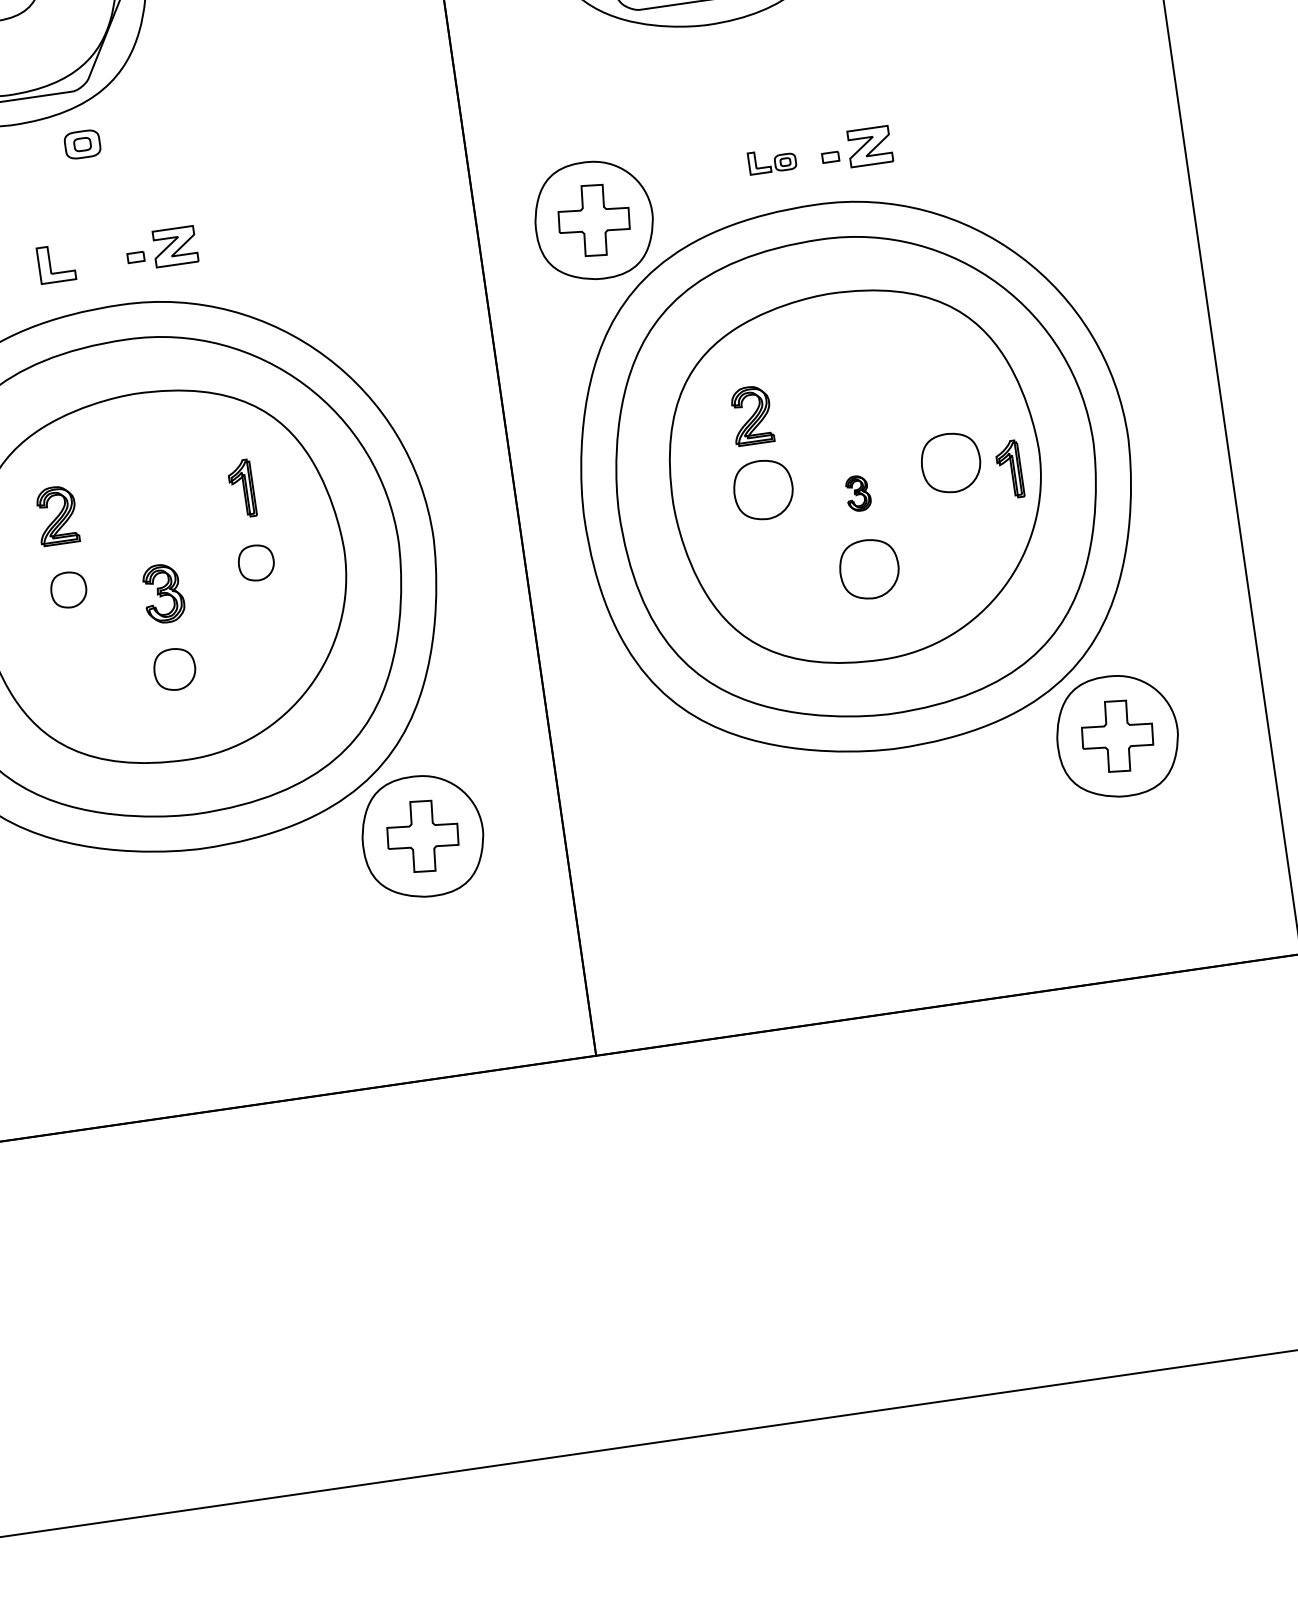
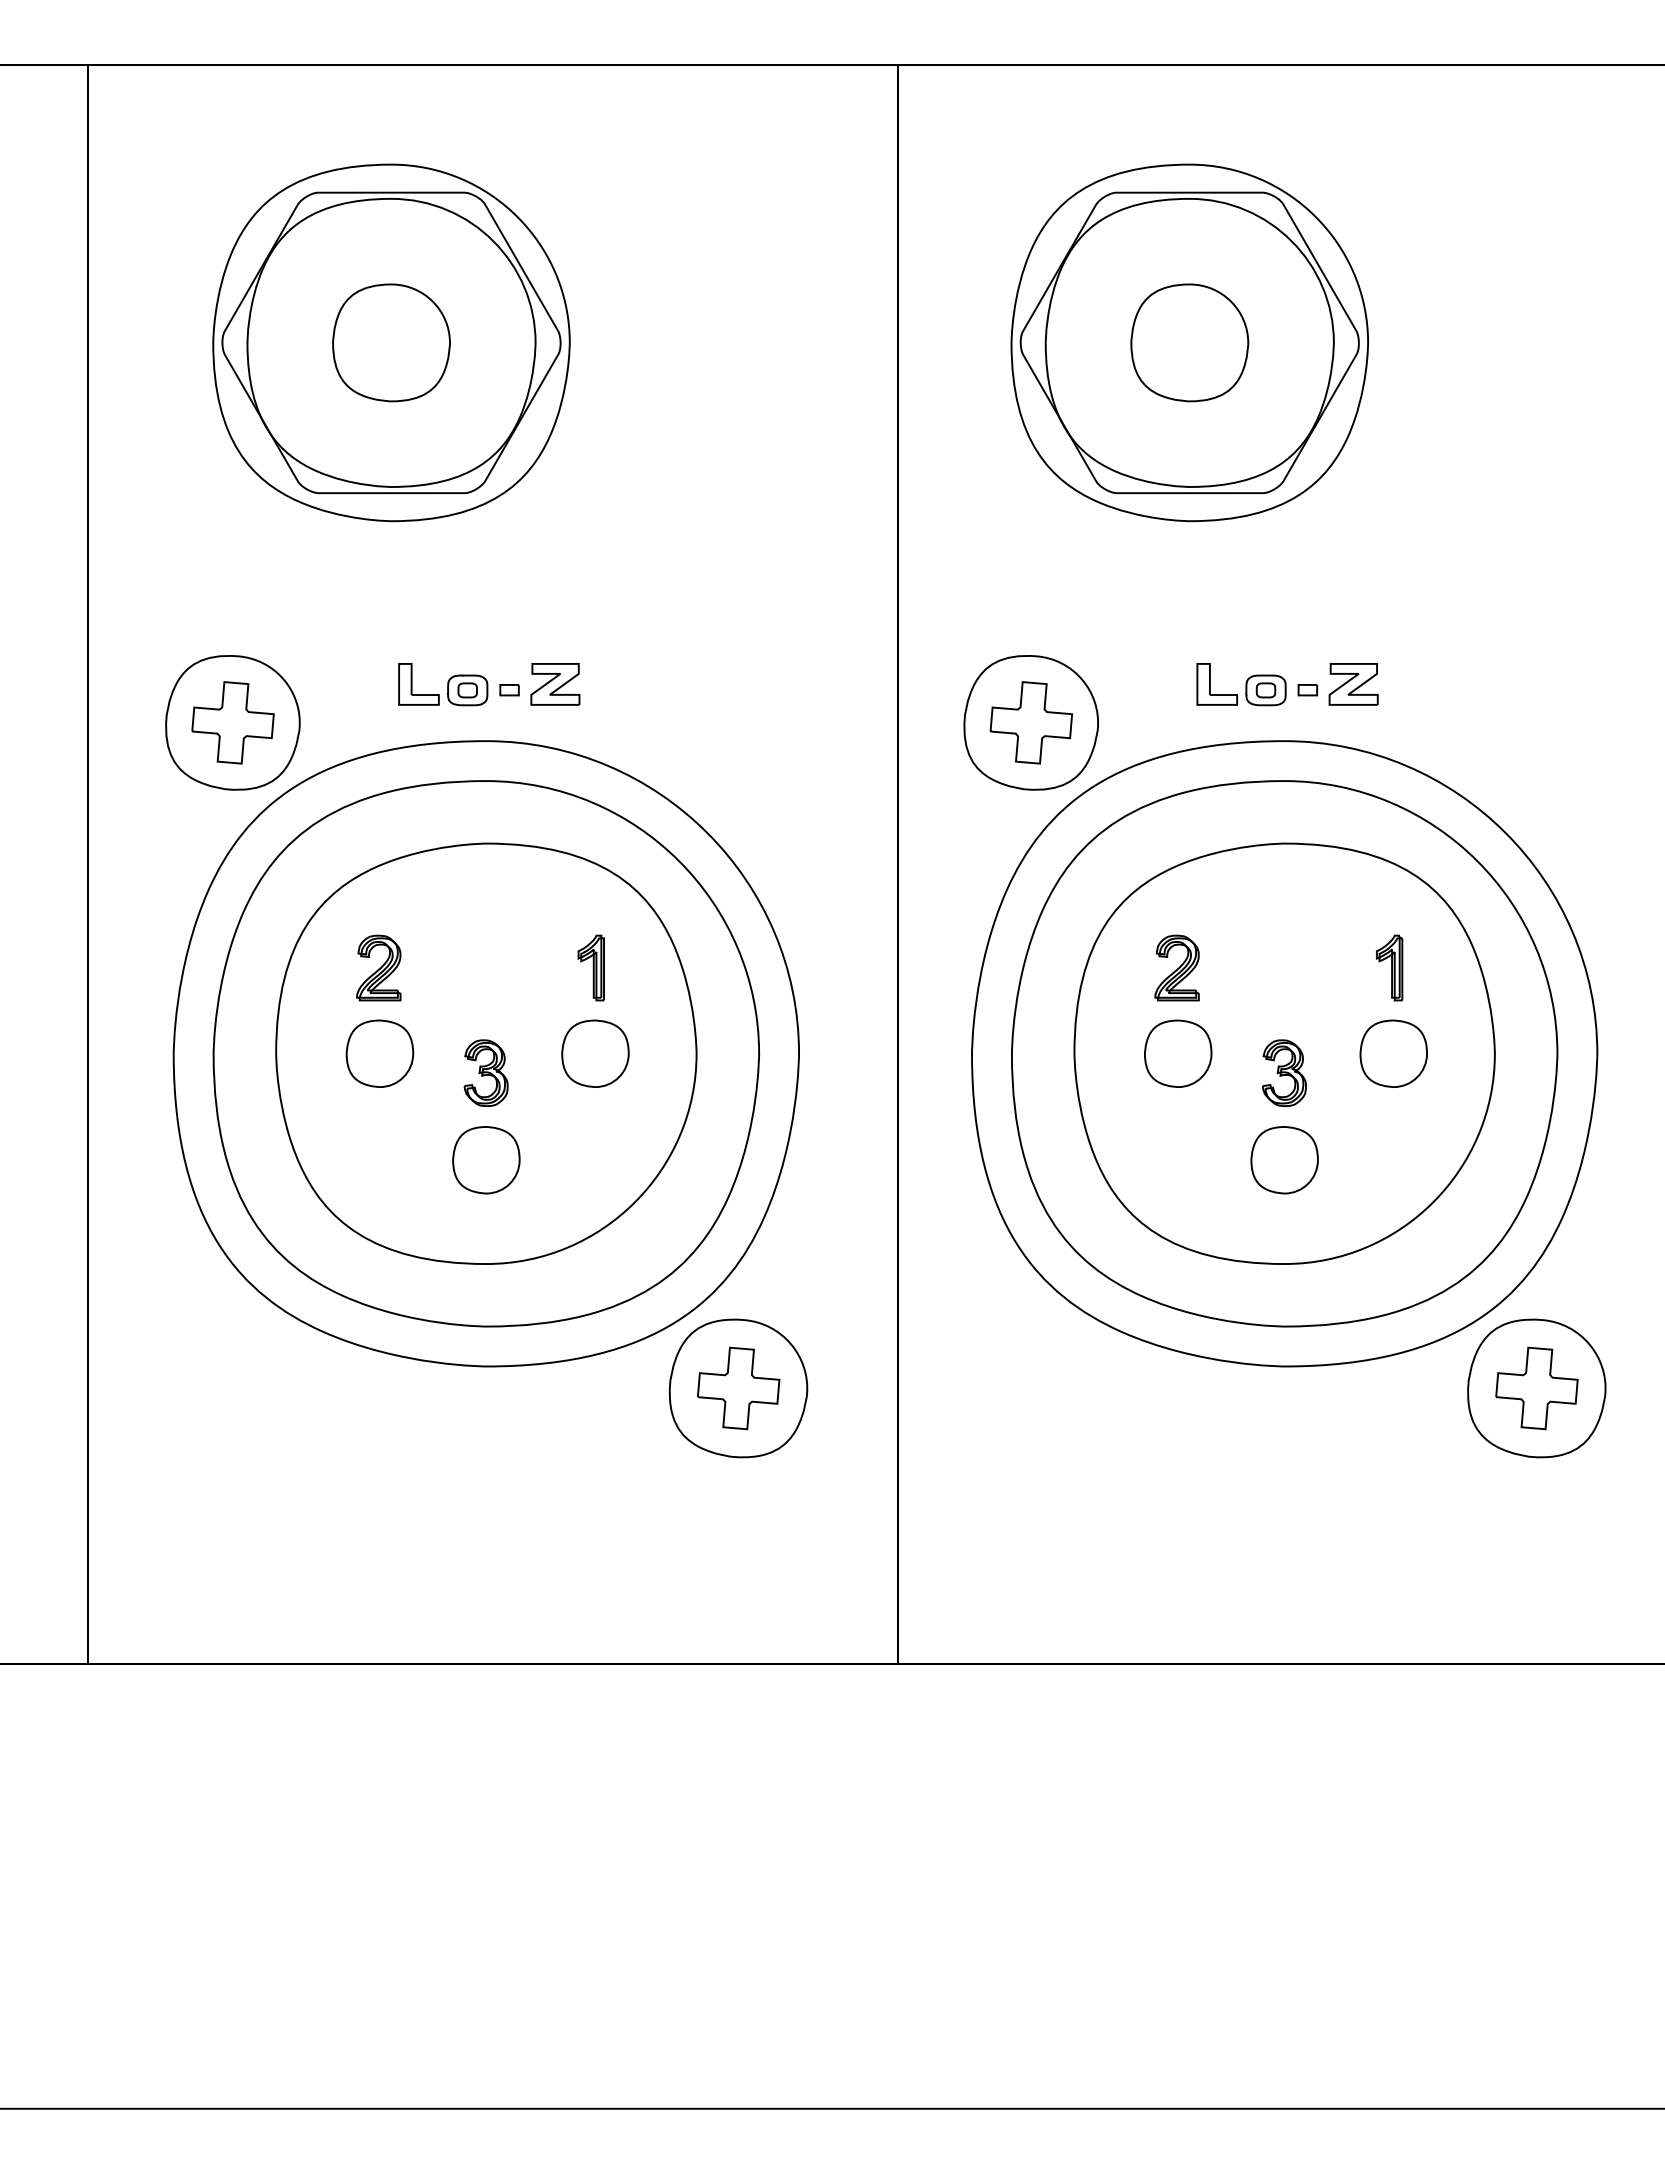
part: (82, 144) -> (467, 690), moved
part: (772, 160) -> (1241, 684), size x1.67
part: (1009, 469) -> (1389, 967), moved
part: (858, 492) -> (1284, 1072), size x1.67
part: (256, 562) -> (595, 1053), size x1.67
part: (68, 589) -> (379, 1053), size x1.67
part: (174, 669) -> (486, 1160), size x1.43

